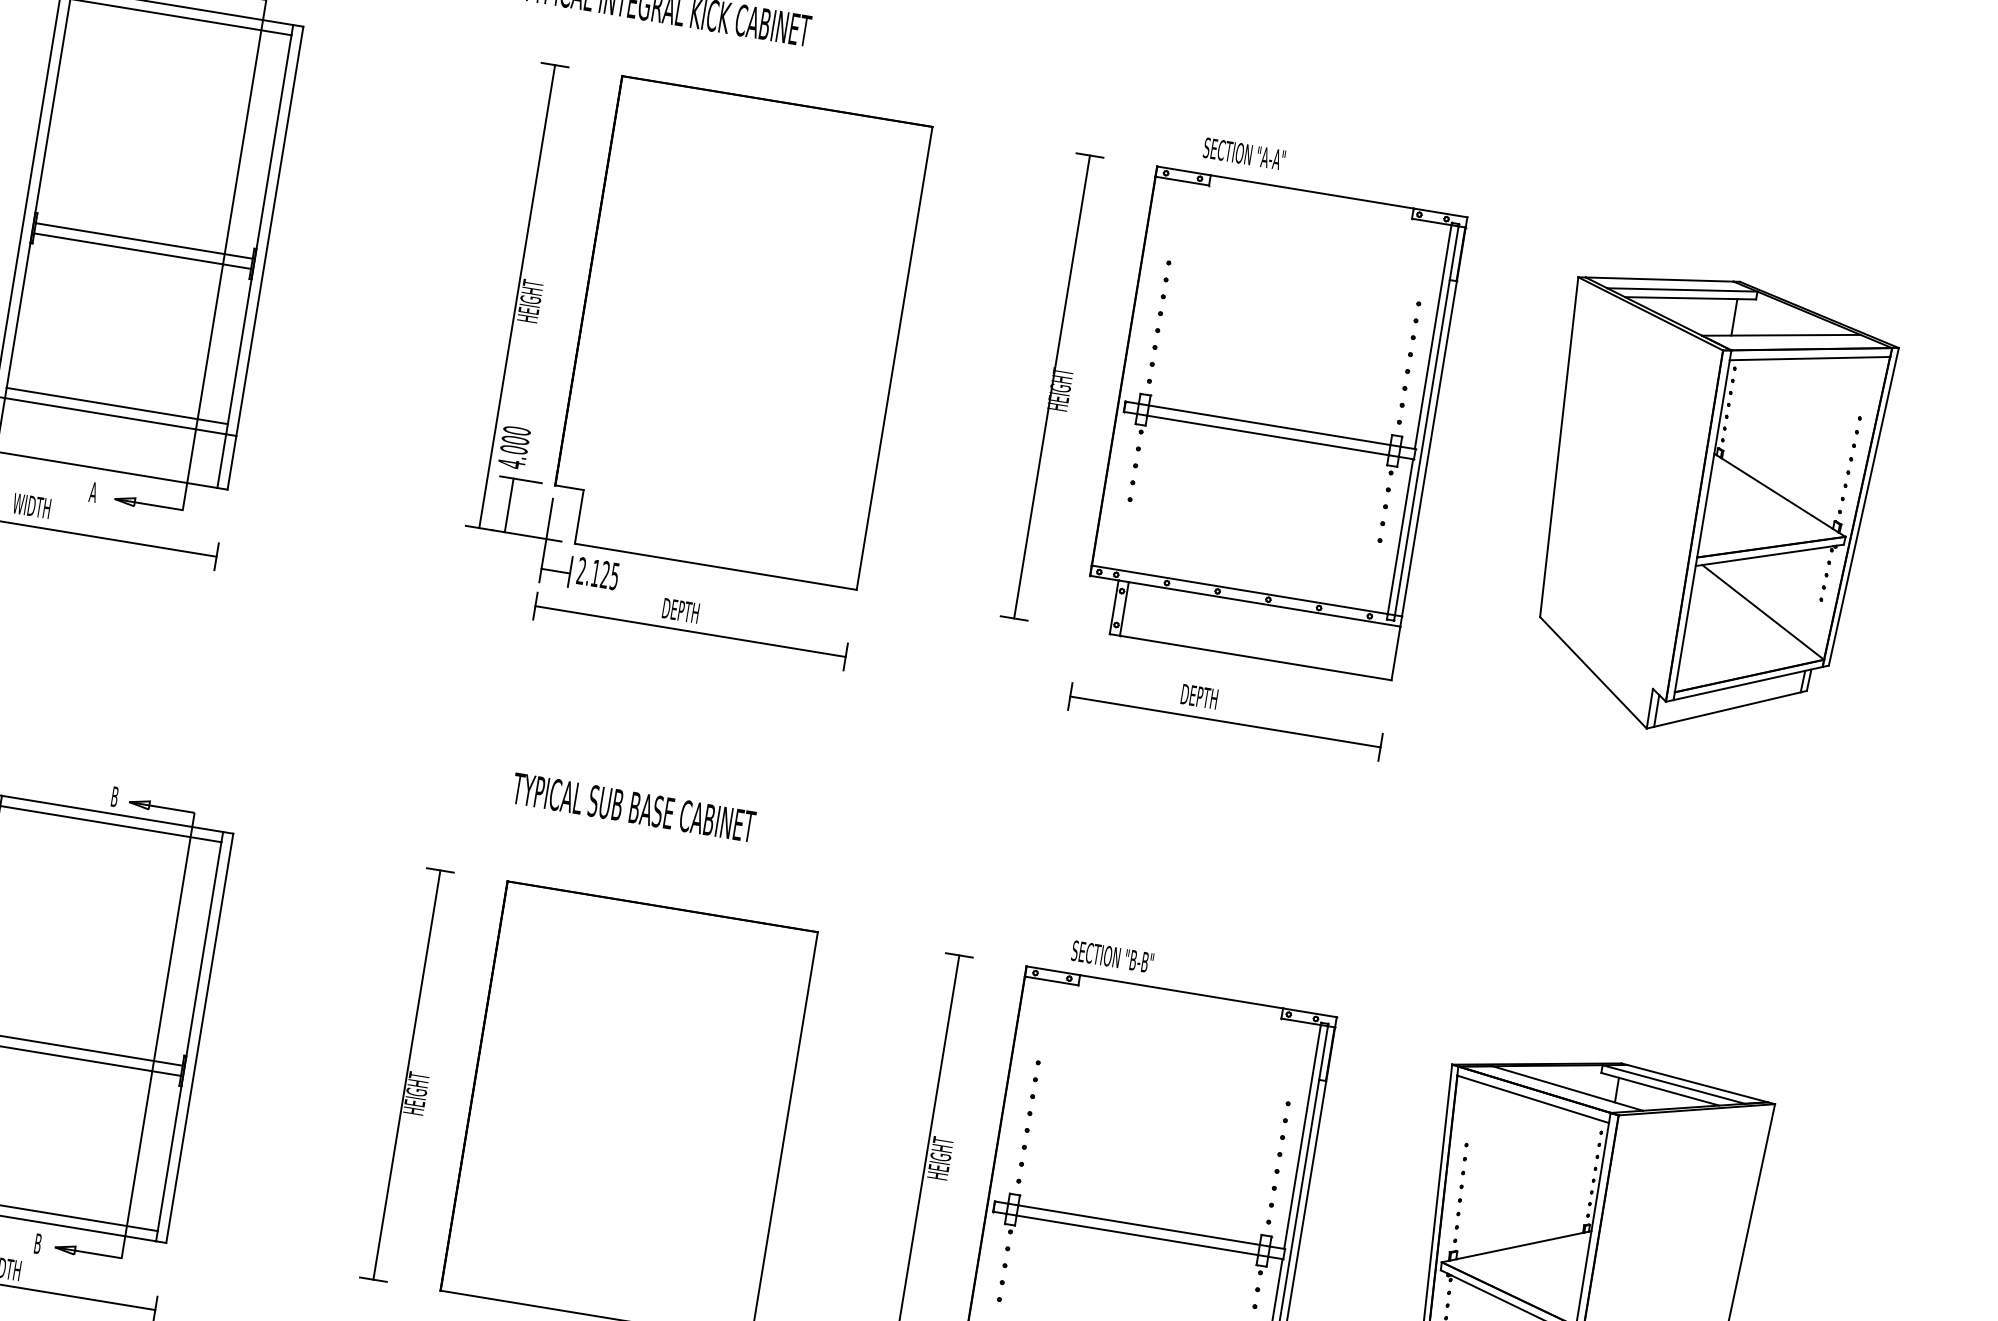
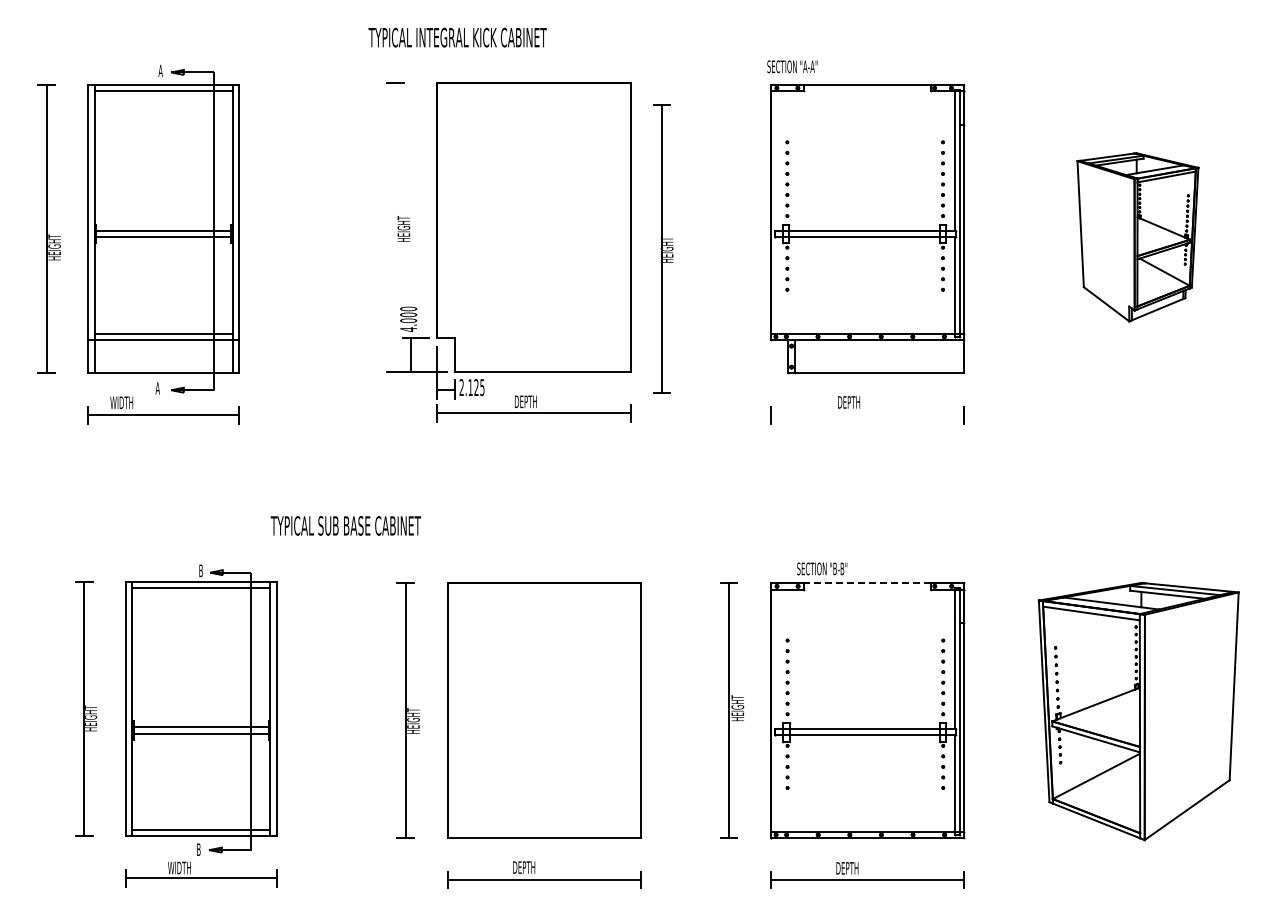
text: (1244, 153) -> (792, 66), moved
line: (517, 296) -> (395, 227), removed
part: (1054, 386) -> (663, 248), moved
part: (1705, 507) -> (1137, 237), size x0.6
line: (1224, 722) -> (866, 415), removed
text: (633, 806) -> (345, 525), moved
line: (1181, 992) -> (867, 583), solid -> dashed

